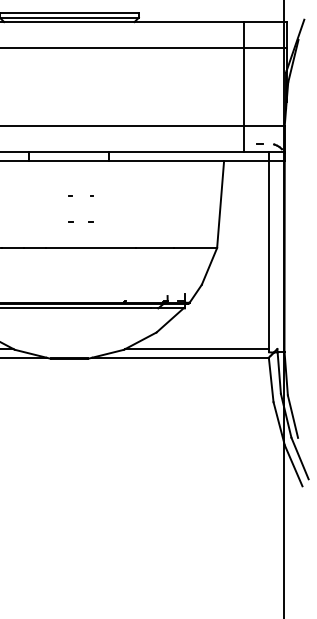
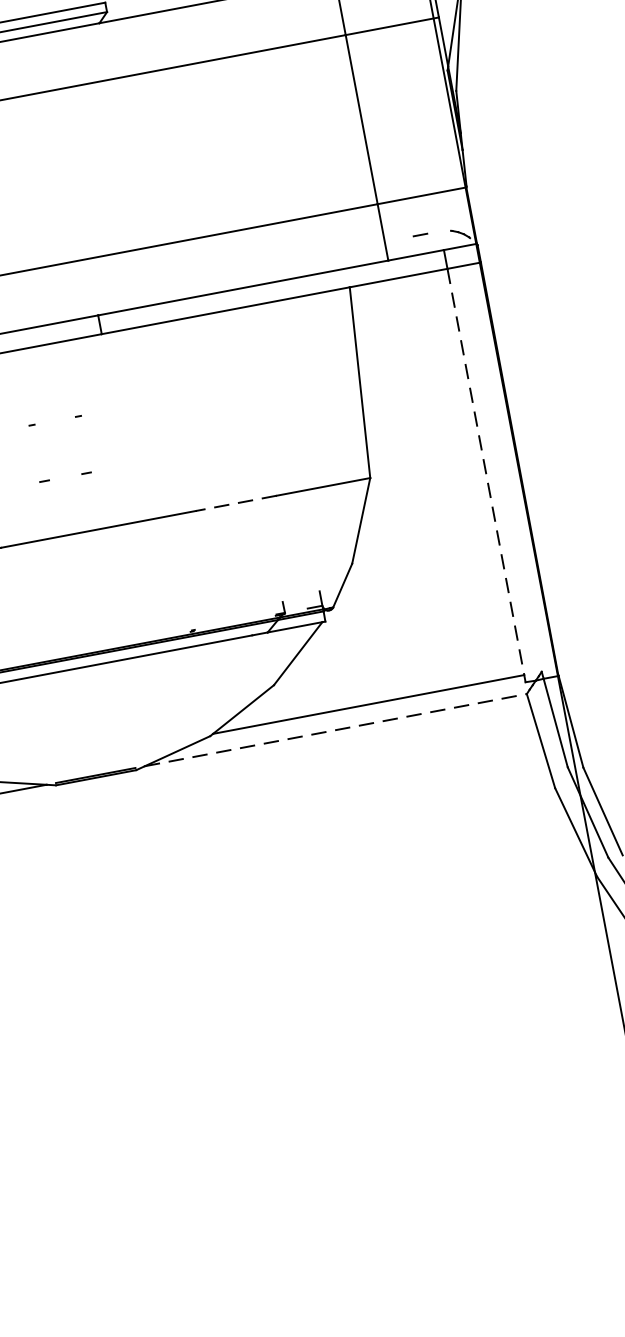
line: (155, 248) -> (237, 504), solid -> dashed
line: (269, 255) -> (486, 472), solid -> dashed
line: (180, 357) -> (335, 729), solid -> dashed

